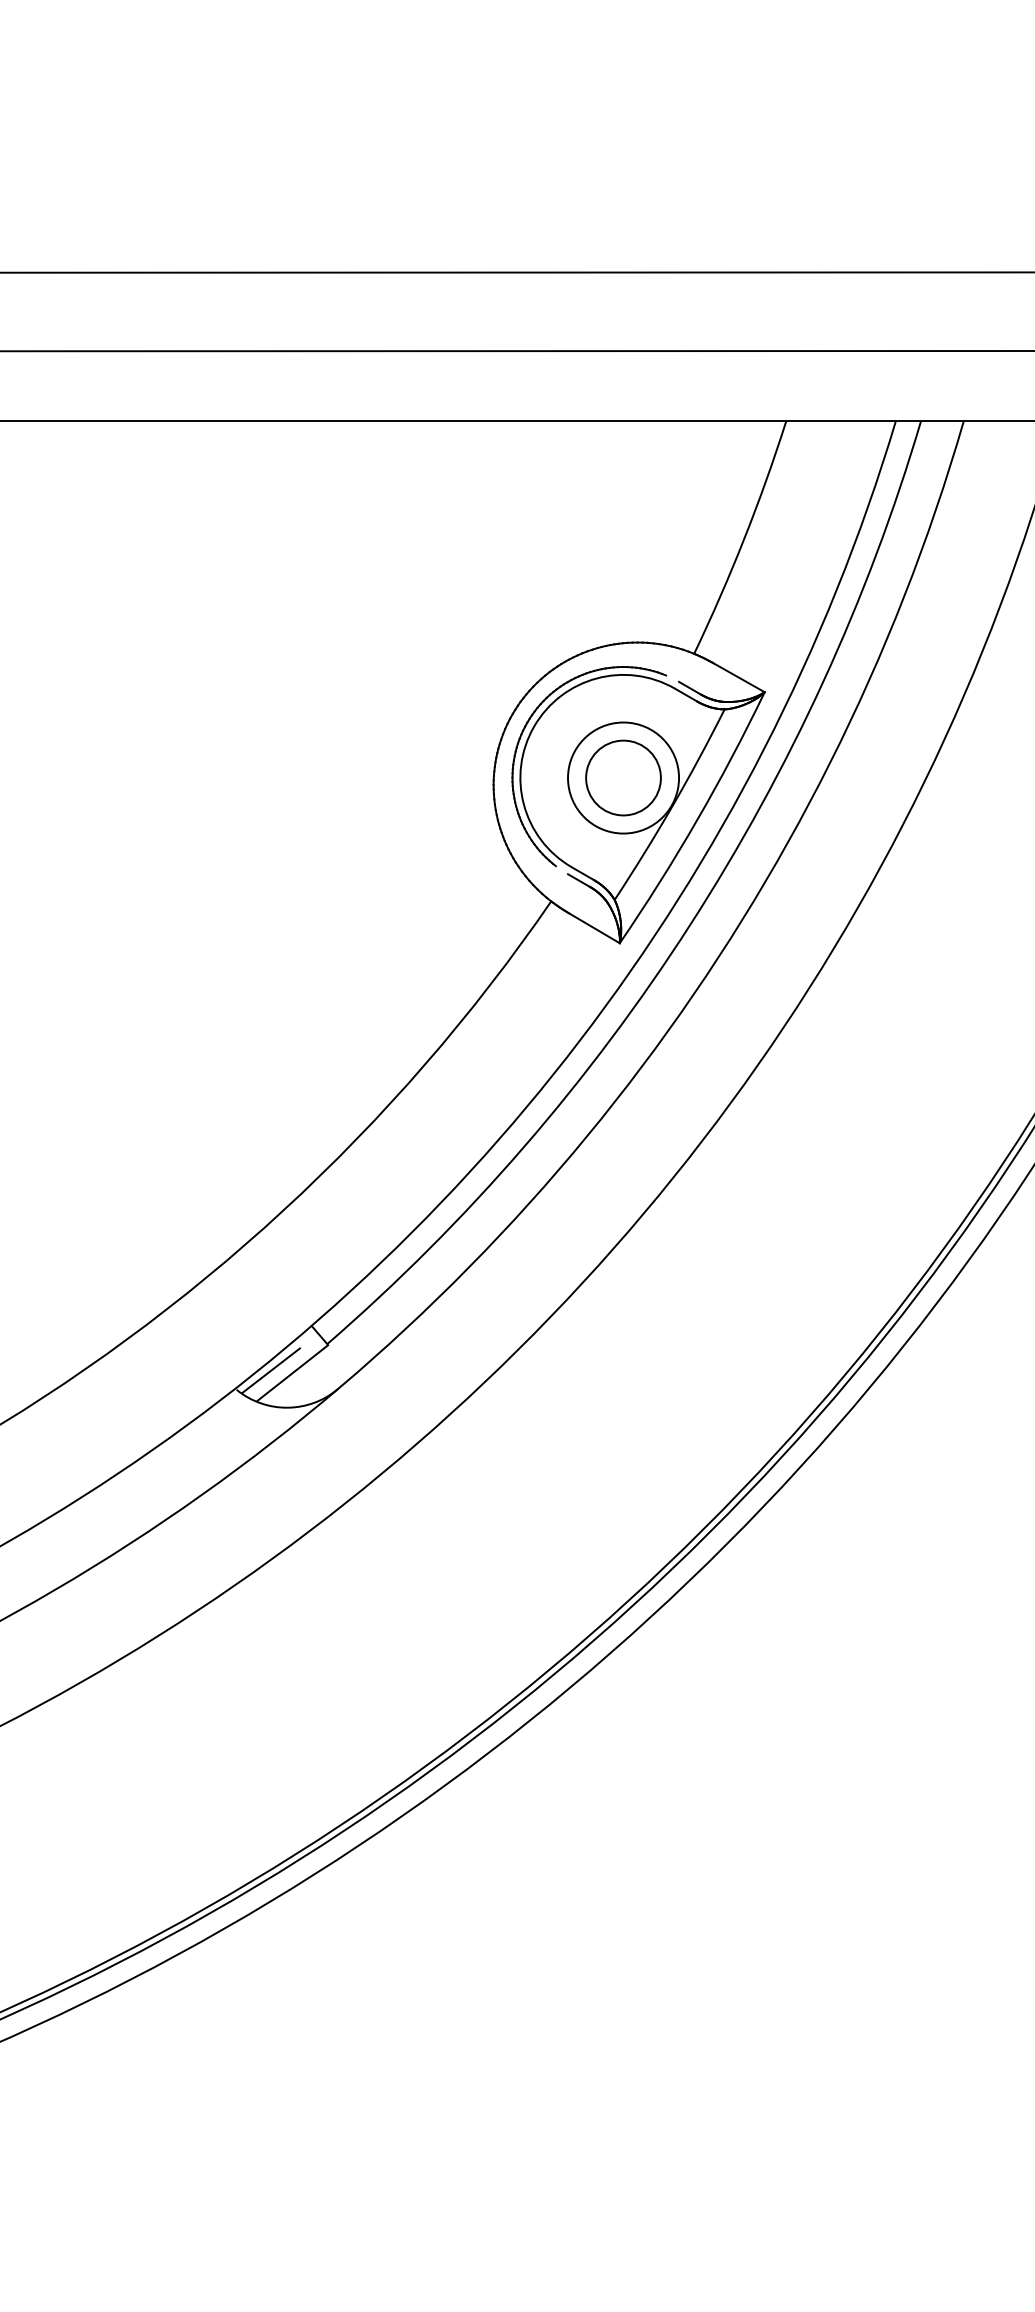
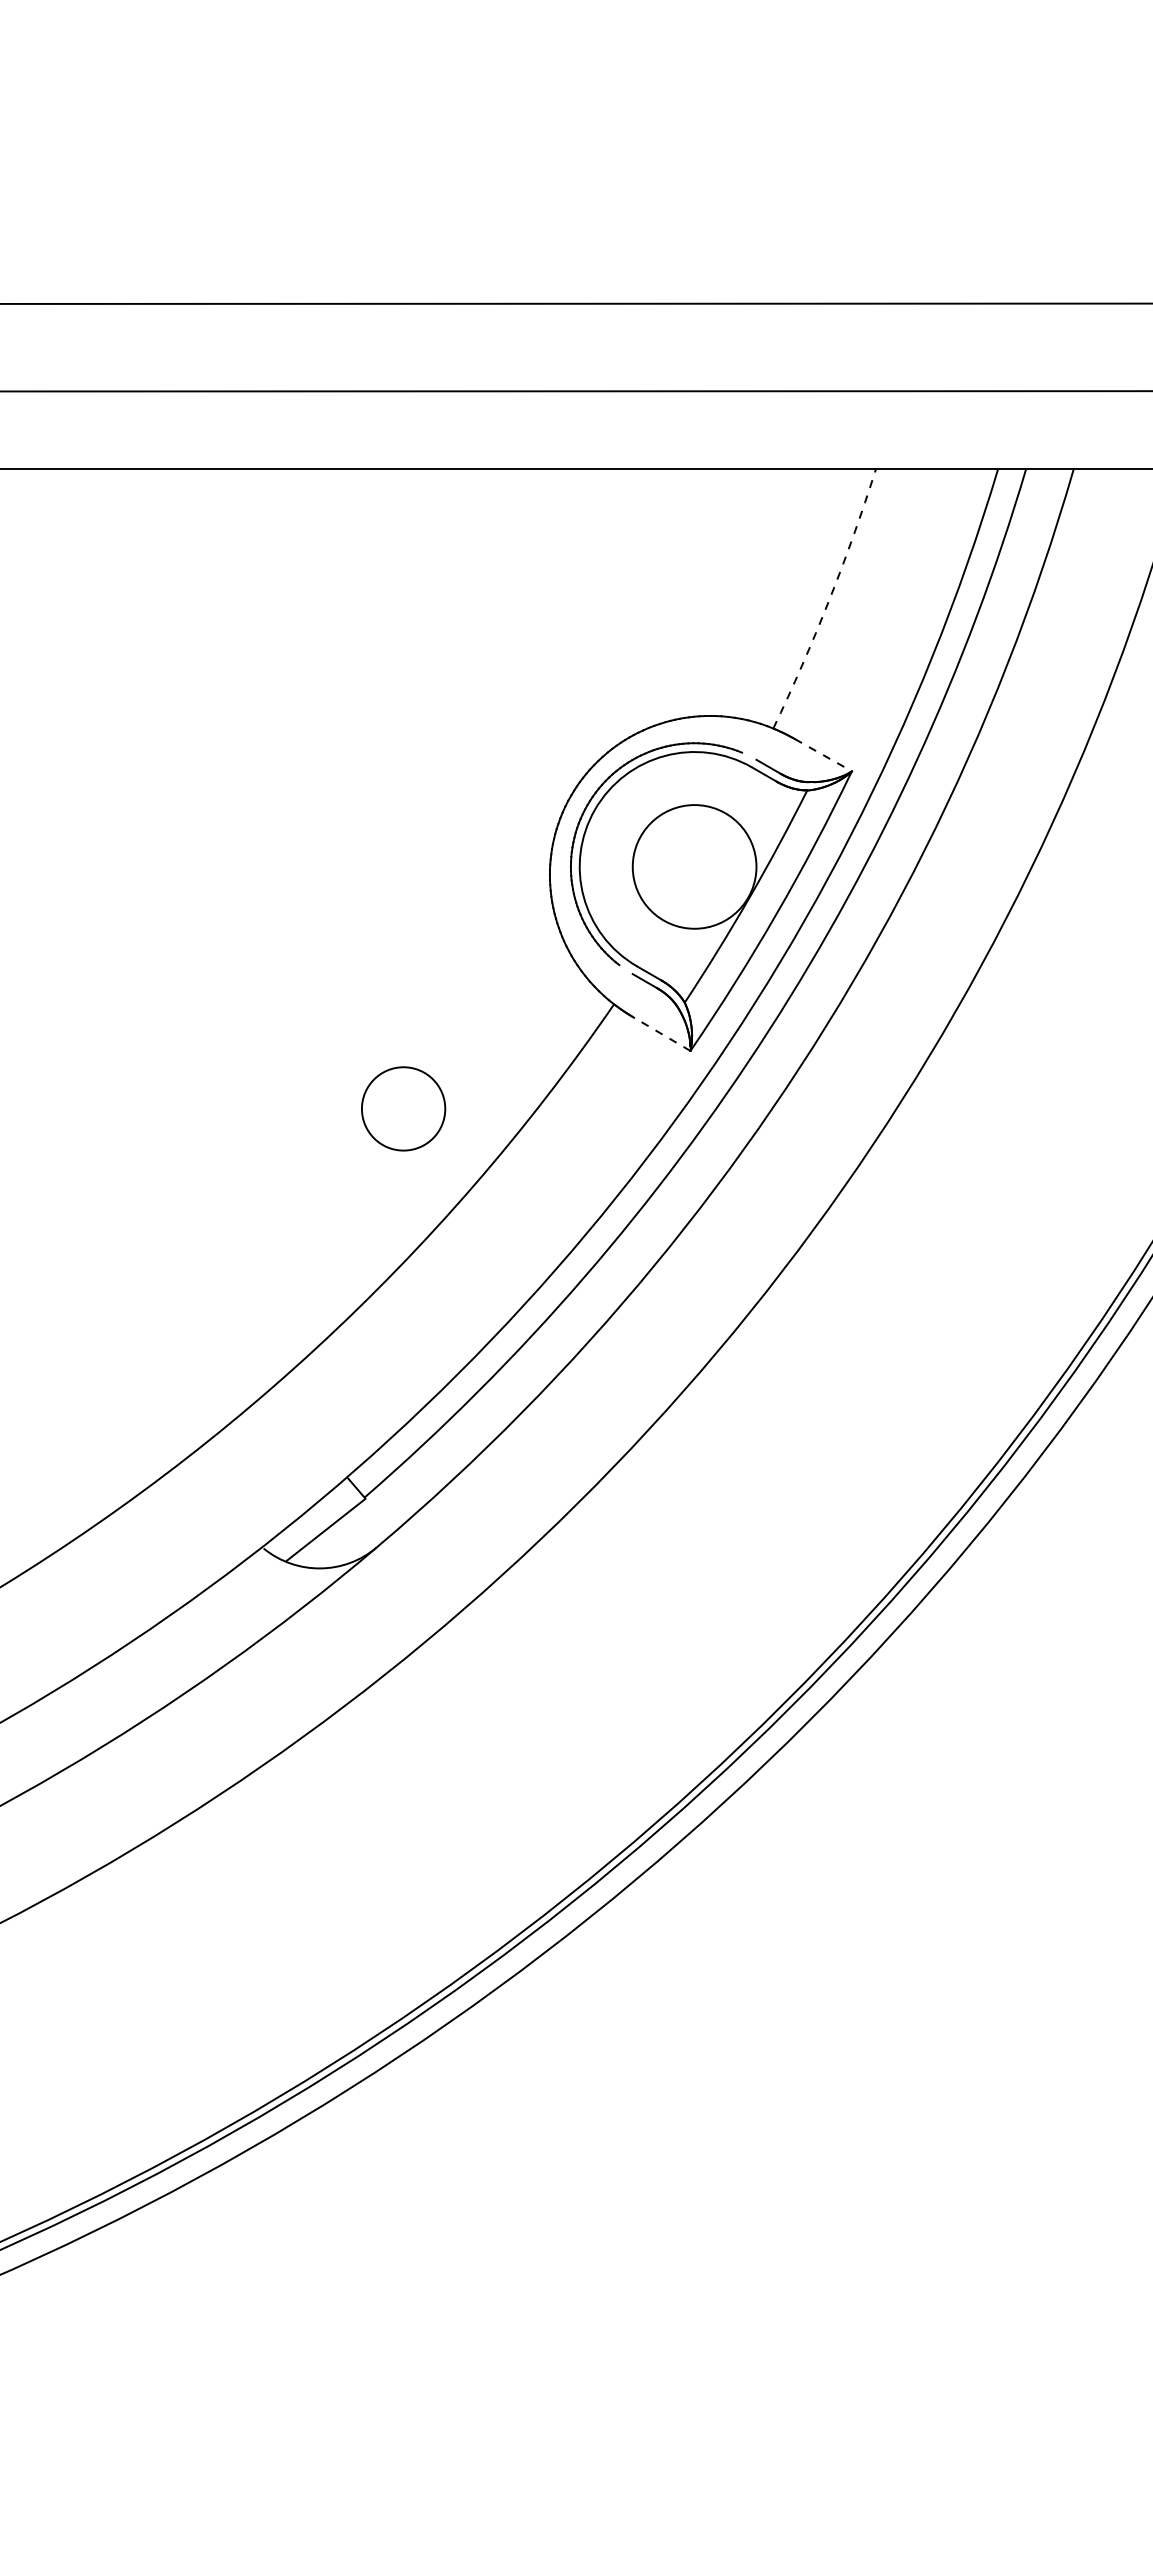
arc: (744, 538) -> (829, 600), solid -> dashed
line: (739, 678) -> (823, 755), solid -> dashed
circle: (623, 777) -> (403, 1108), moved
line: (594, 928) -> (662, 1034), solid -> dashed
line: (271, 1370) -> (302, 1526), removed

